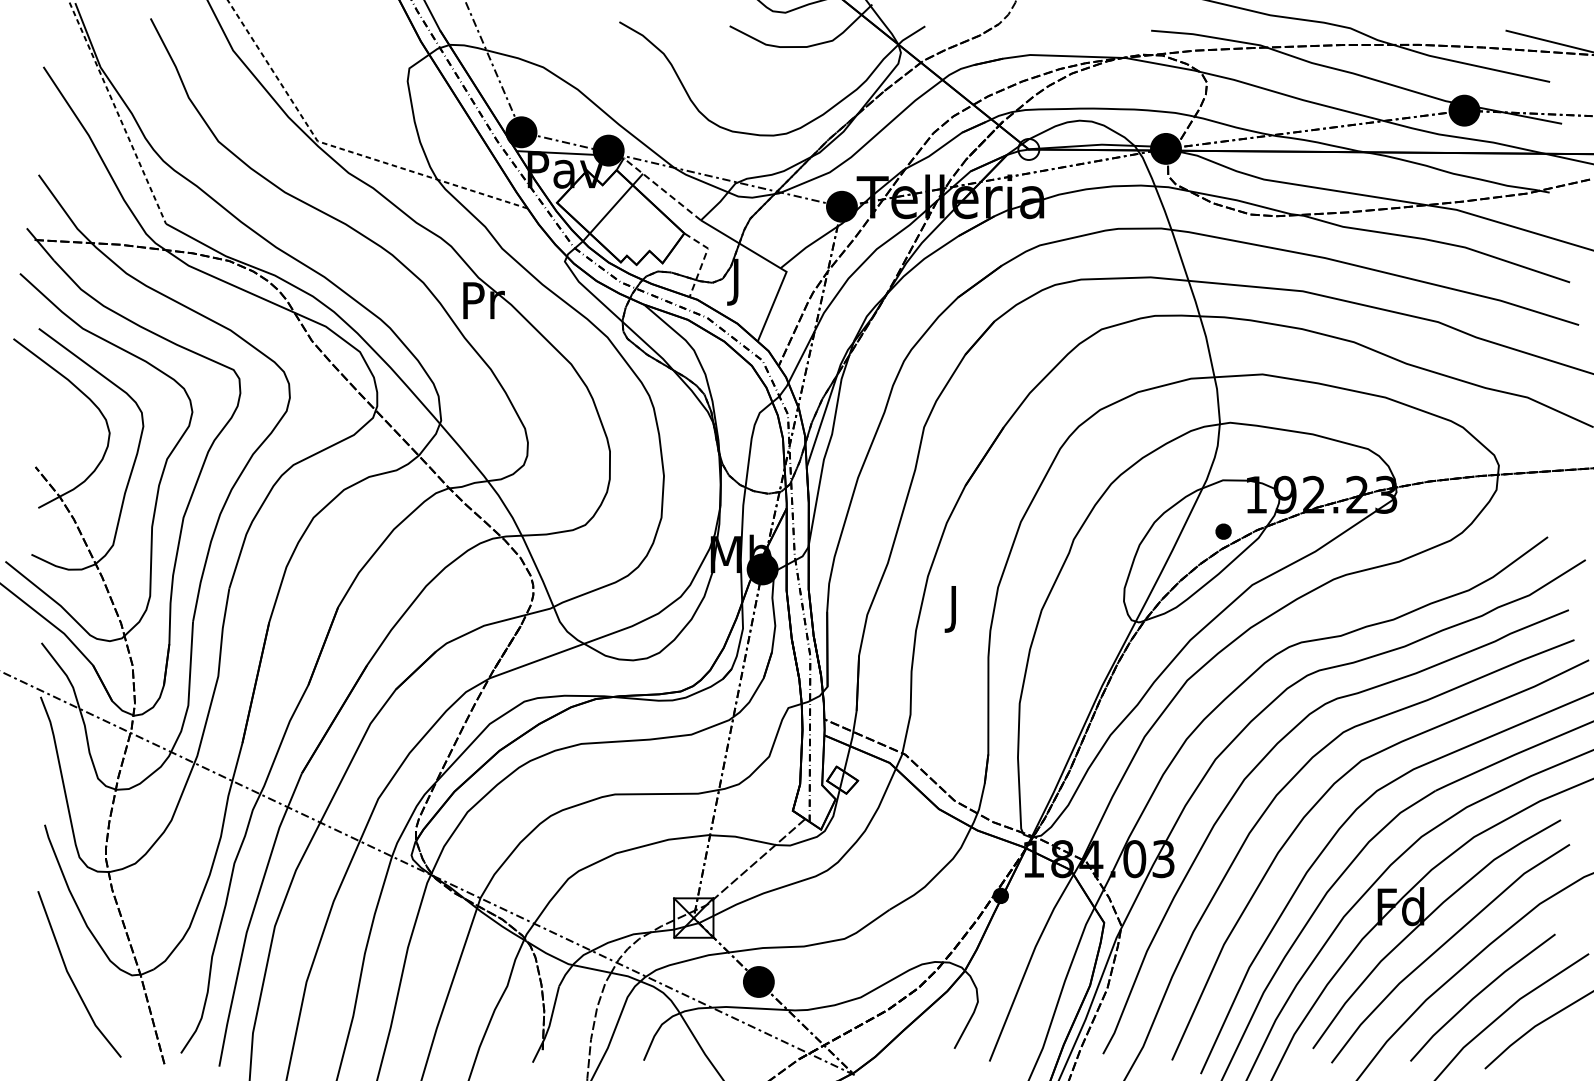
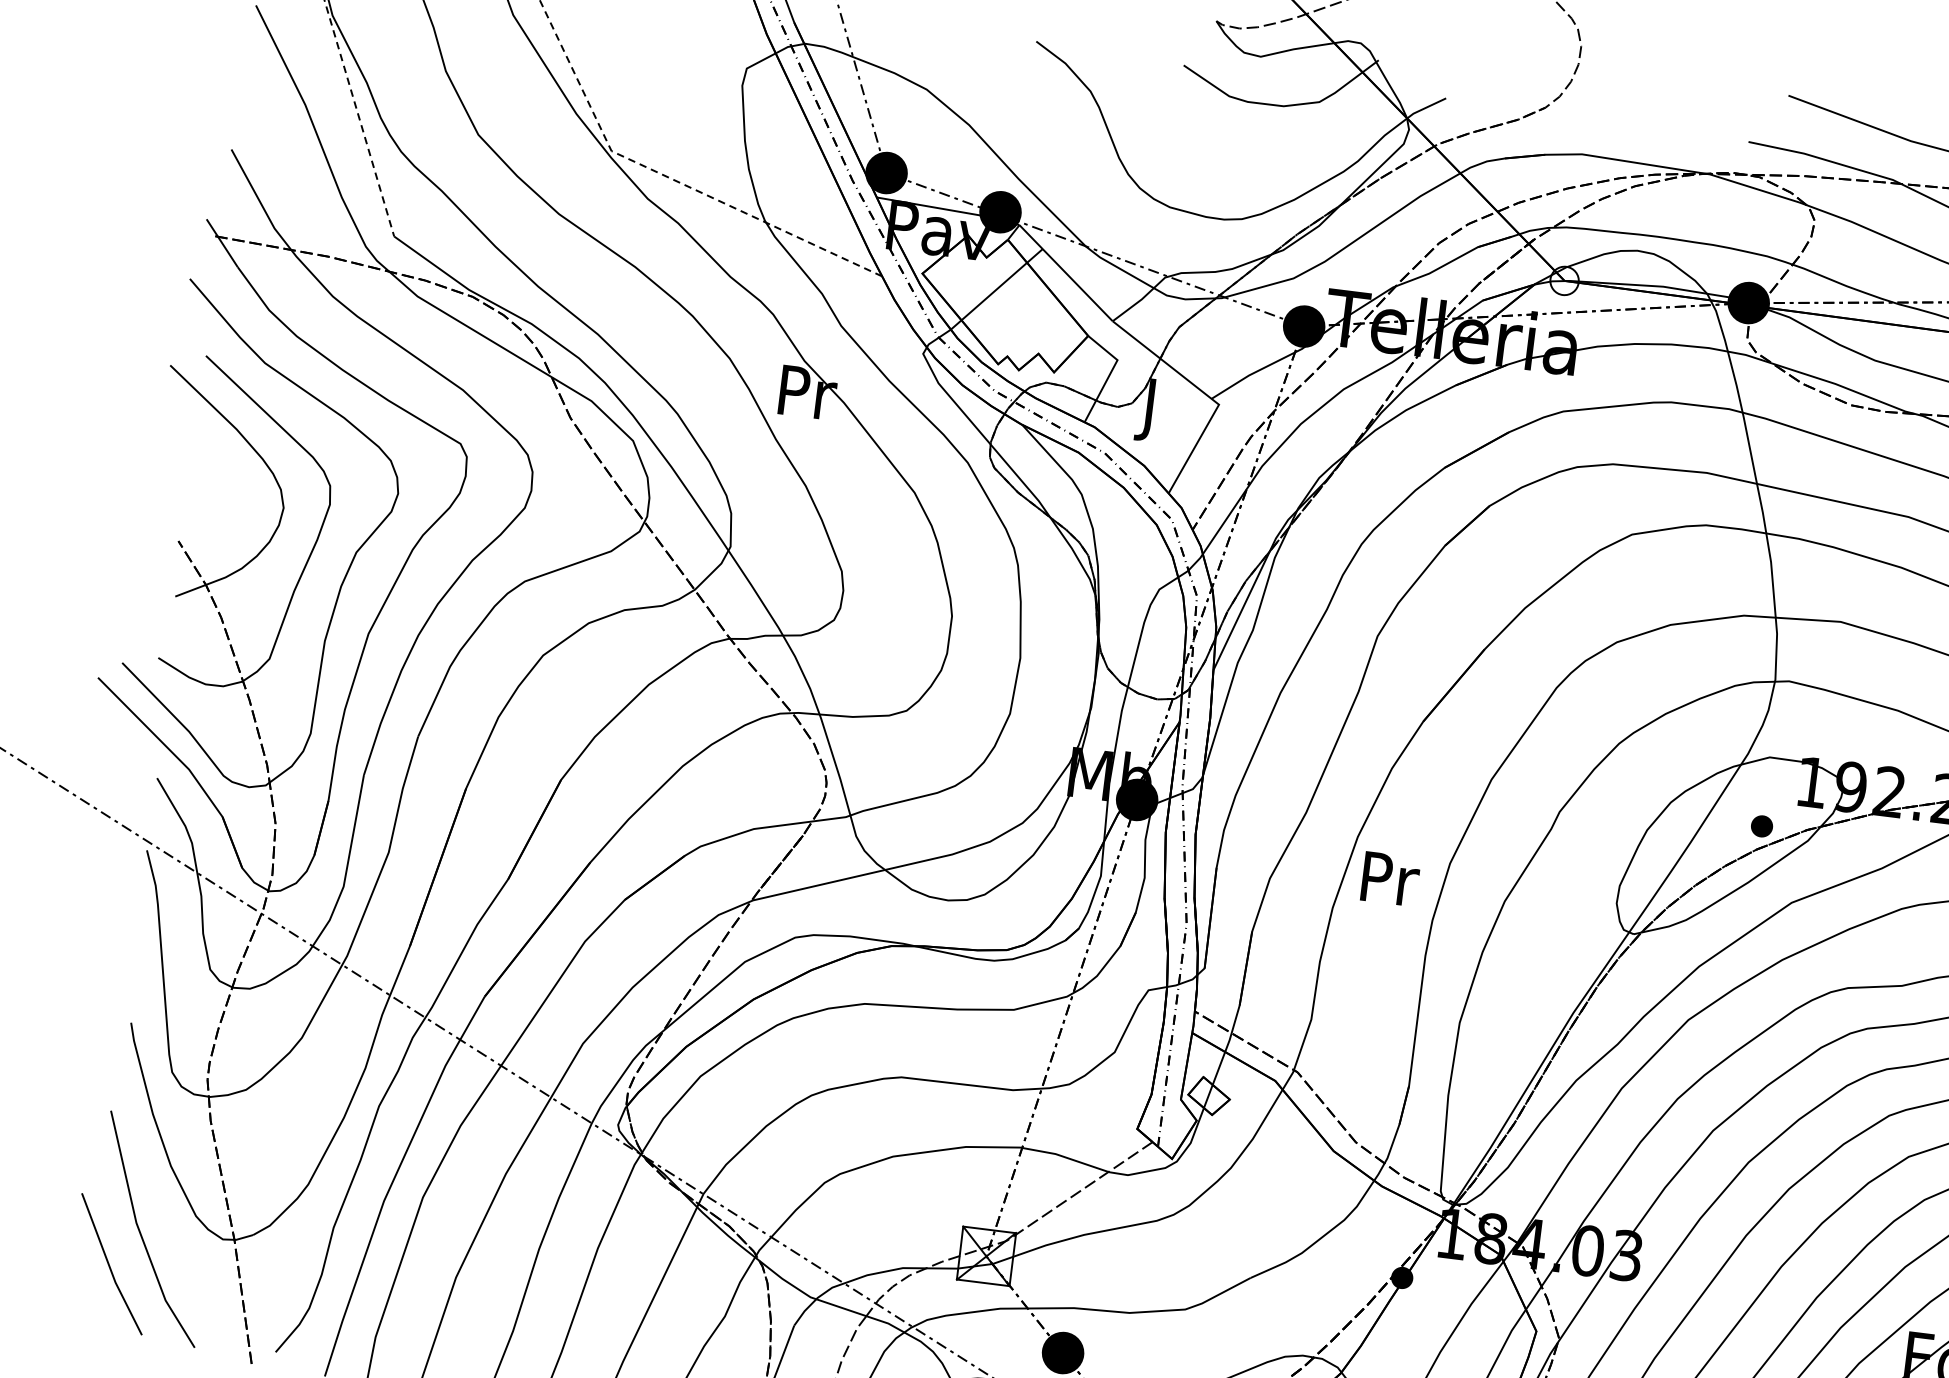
line: (662, 189) -> (1066, 273), dashed -> solid
line: (704, 258) -> (1111, 373), dashed -> solid
text: (955, 609) -> (1389, 886), J -> Pr
line: (51, 1003) -> (110, 1263), added

